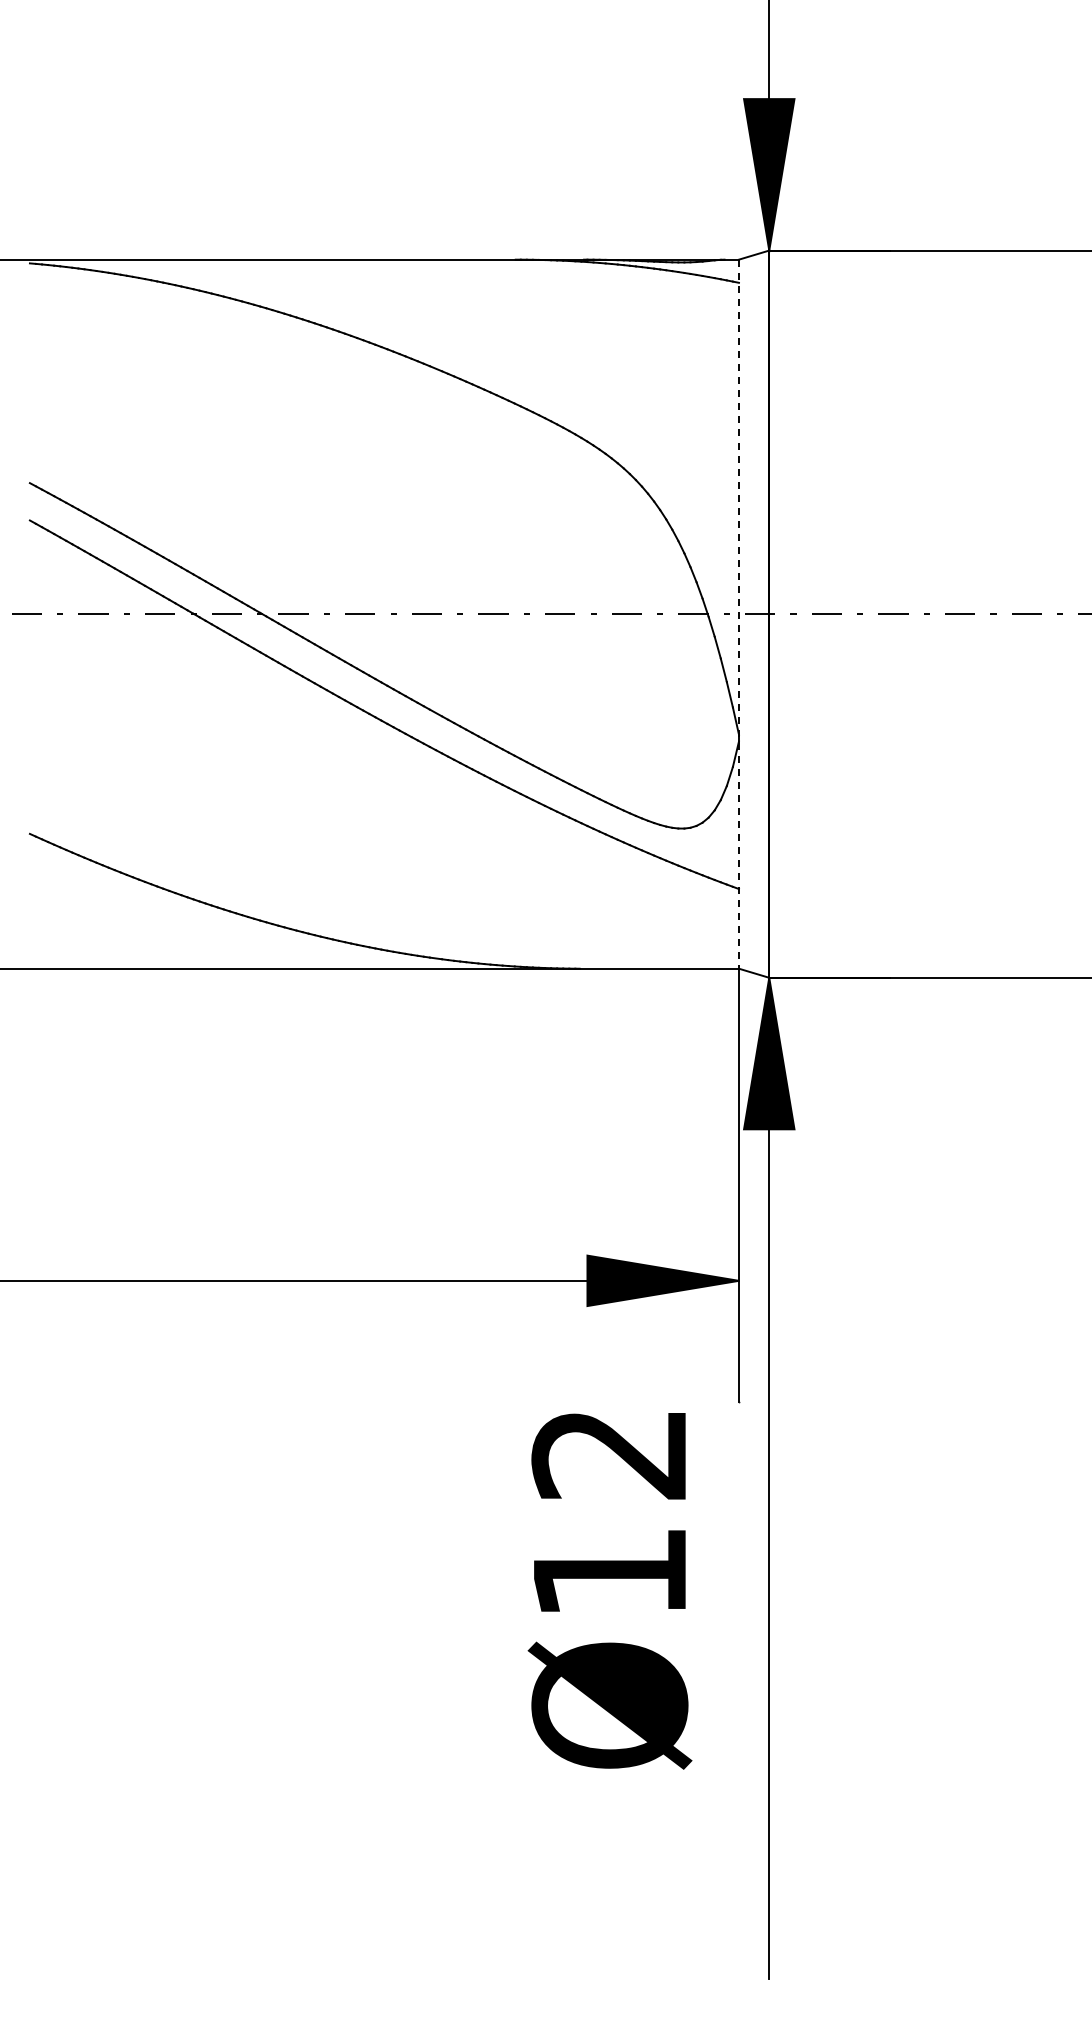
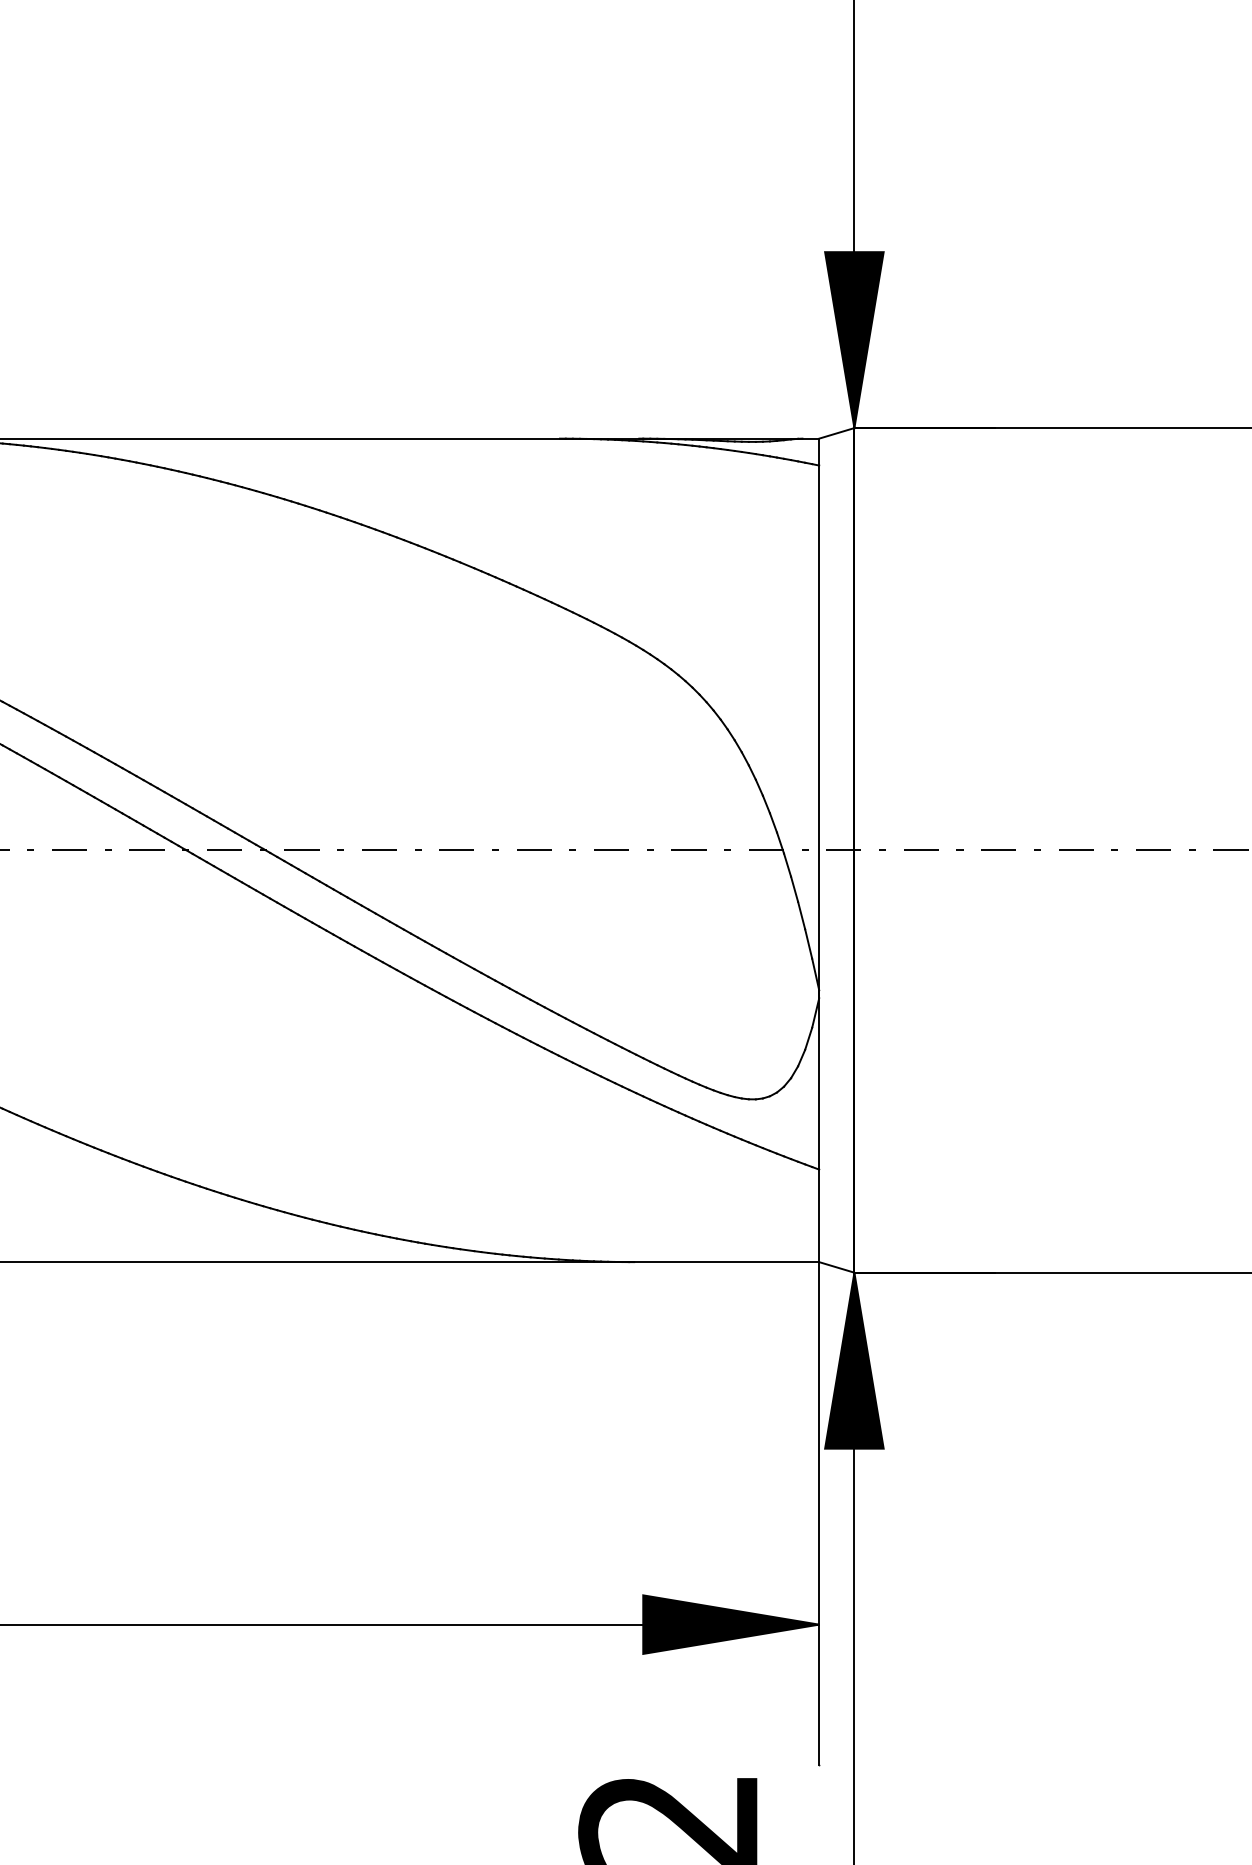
line: (738, 614) -> (818, 850), dashed -> solid

